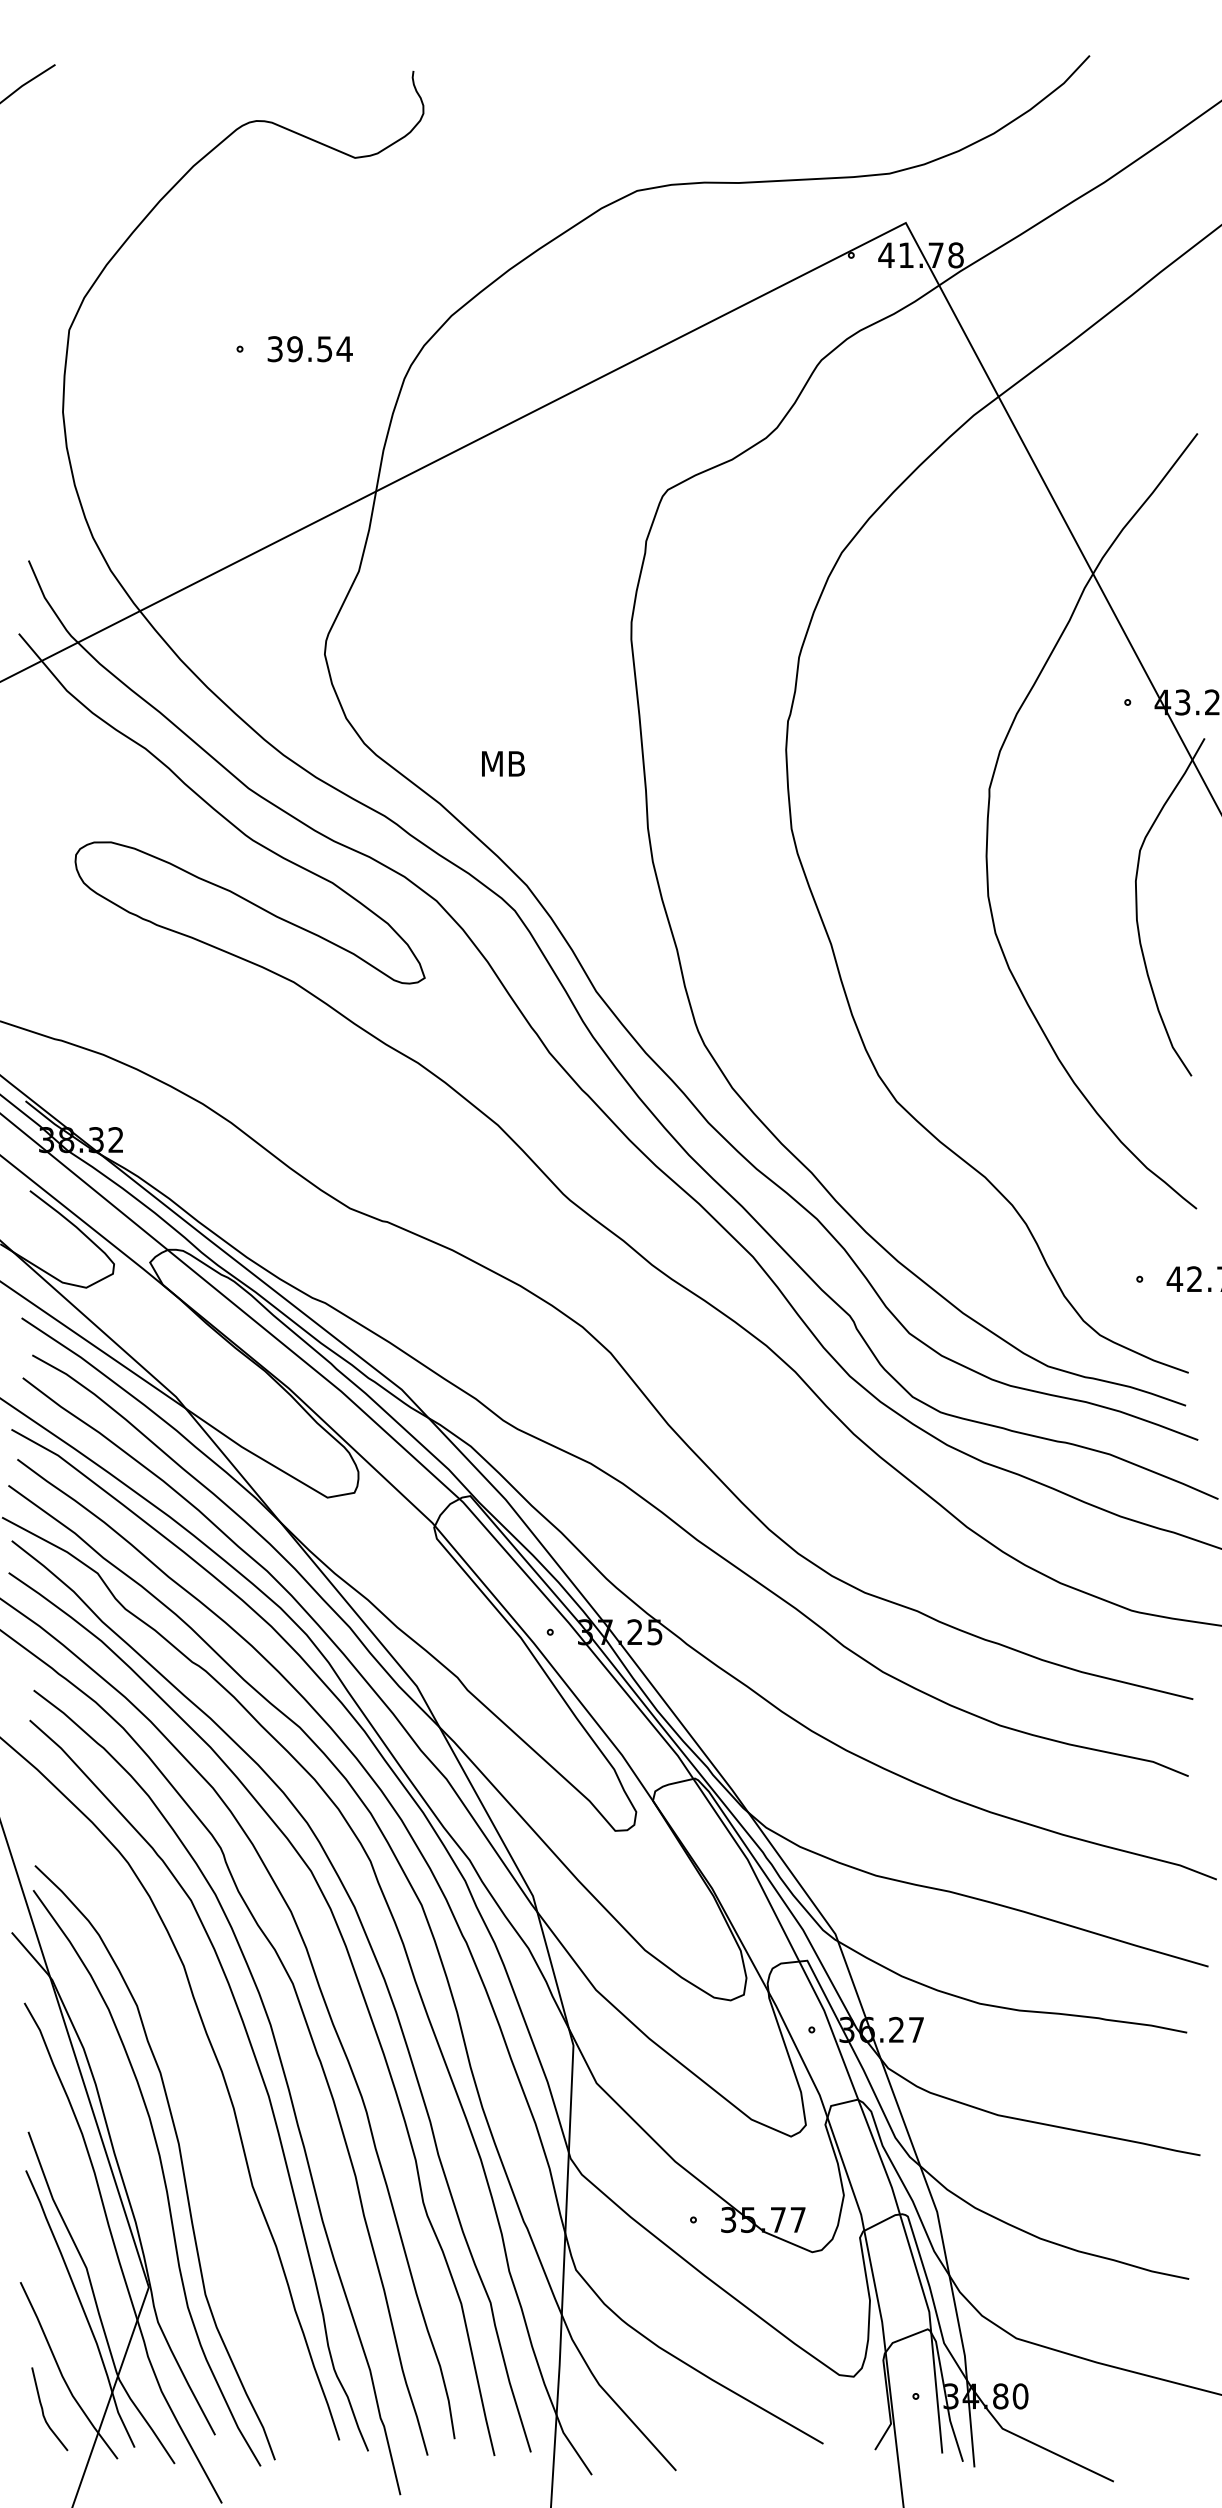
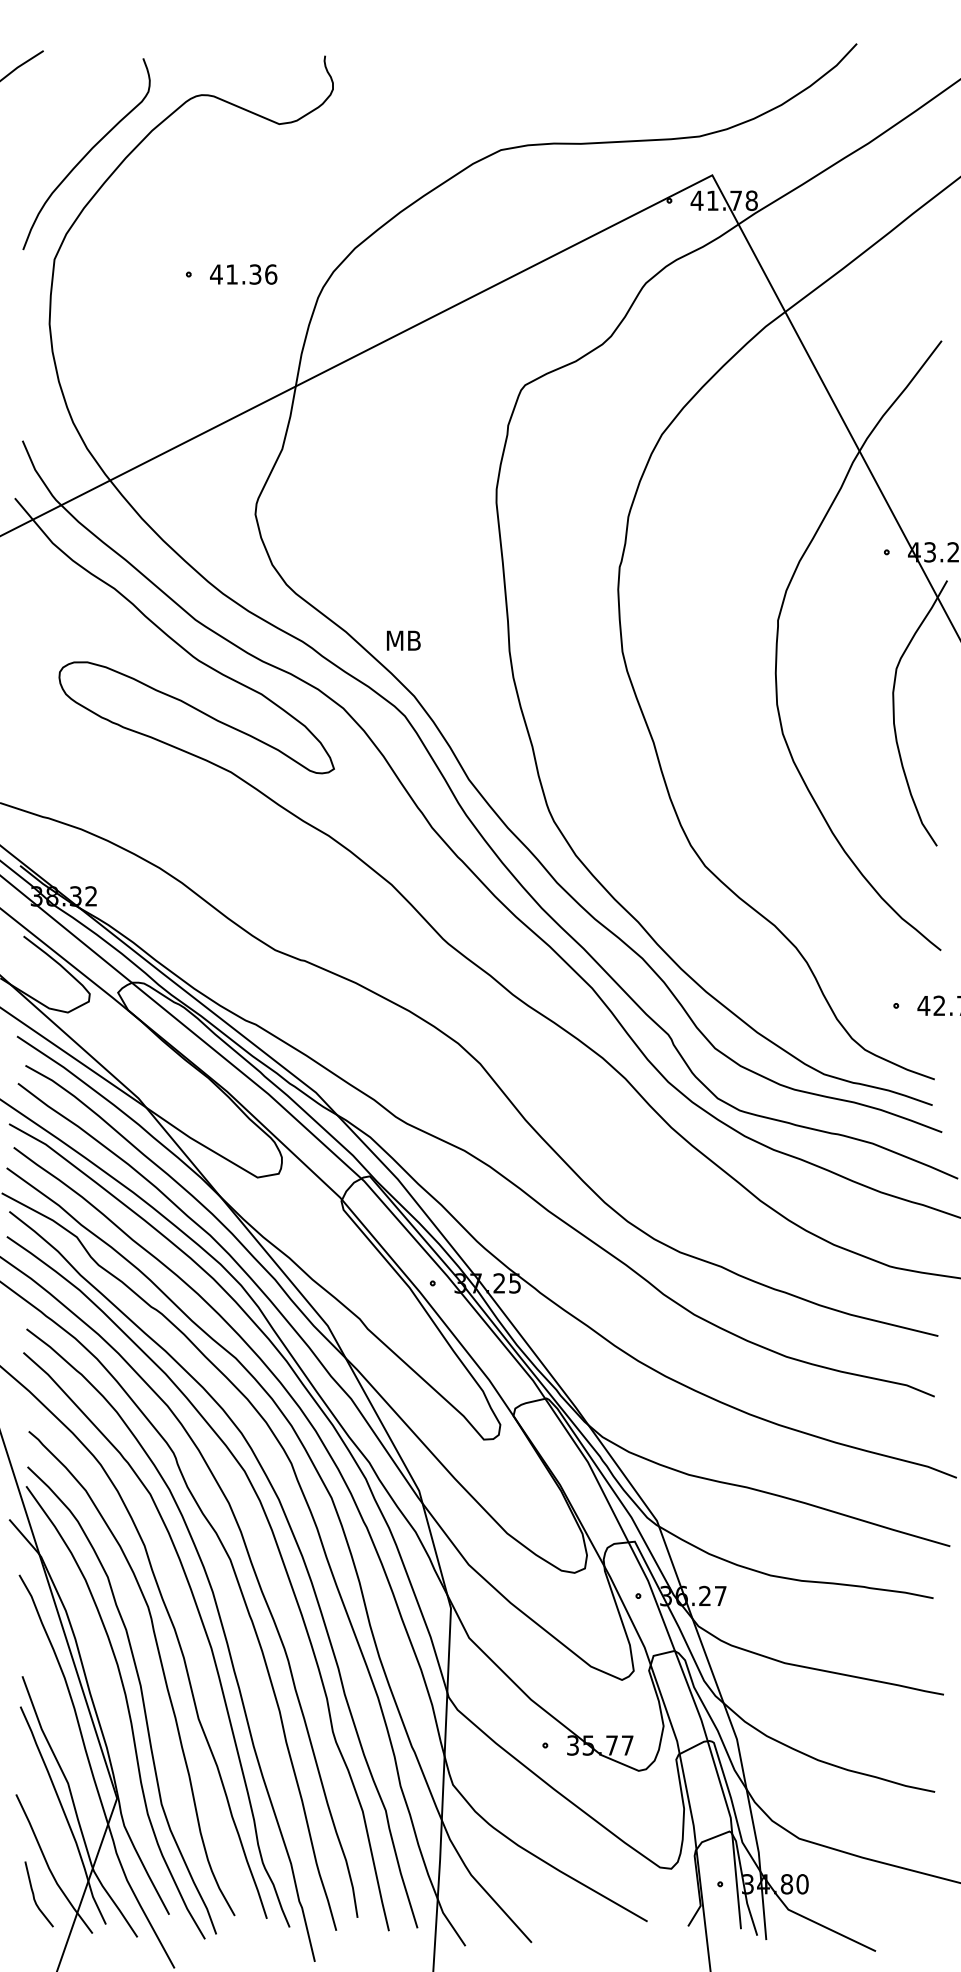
curve: (109, 195) -> (86, 153), added
text: (309, 349) -> (243, 274), 39.54 -> 41.36
text: (503, 763) -> (403, 640), moved
curve: (204, 2117) -> (160, 1664), added

